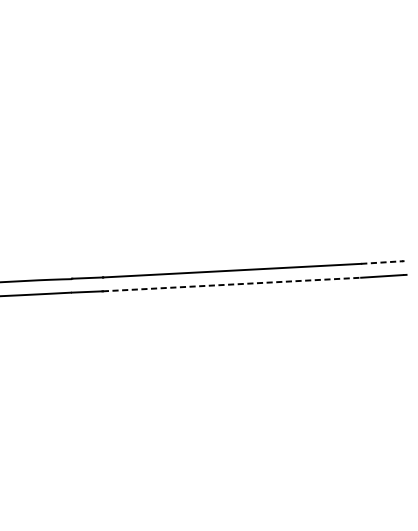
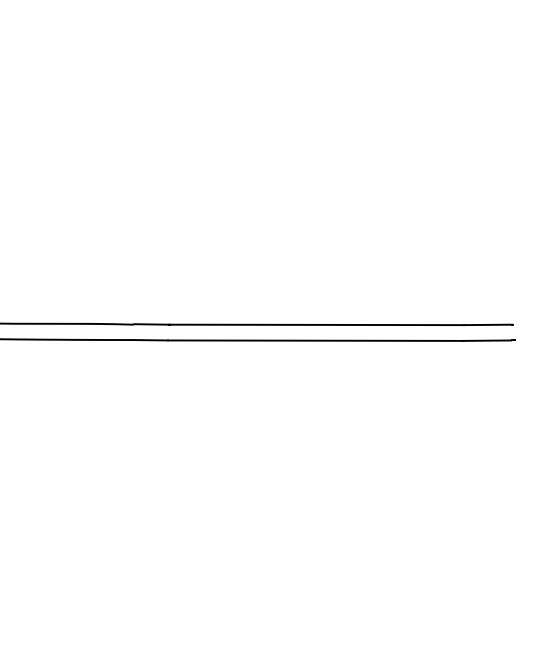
line: (382, 262) -> (488, 324), dashed -> solid
line: (232, 284) -> (316, 340), dashed -> solid

